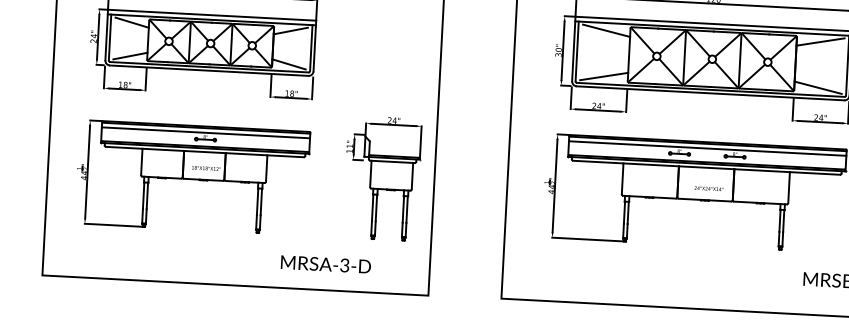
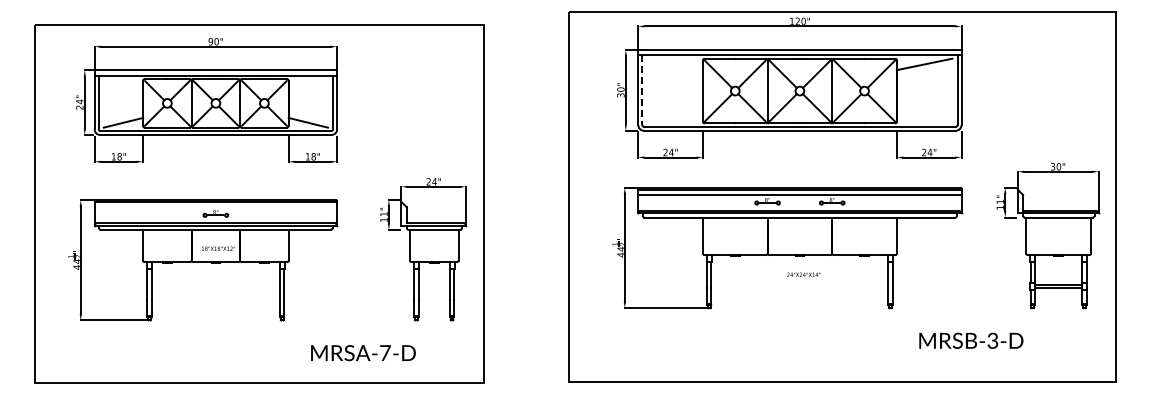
line: (132, 22) -> (123, 83), removed
line: (290, 30) -> (307, 83), removed
line: (605, 30) -> (674, 64), removed
line: (577, 51) -> (642, 90), solid -> dashed
line: (603, 76) -> (674, 117), removed
line: (818, 87) -> (924, 117), removed
line: (205, 132) -> (215, 207), removed
text: (708, 188) -> (803, 274), moved
text: (344, 265) -> (385, 353), MRSA-3-D -> MRSA-7-D

